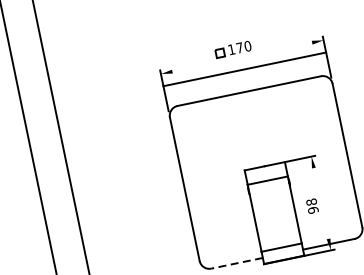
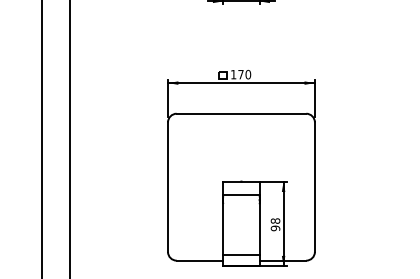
line: (244, 69) -> (241, 83), moved
line: (321, 203) -> (283, 223), added
line: (236, 263) -> (199, 260), dashed -> solid

